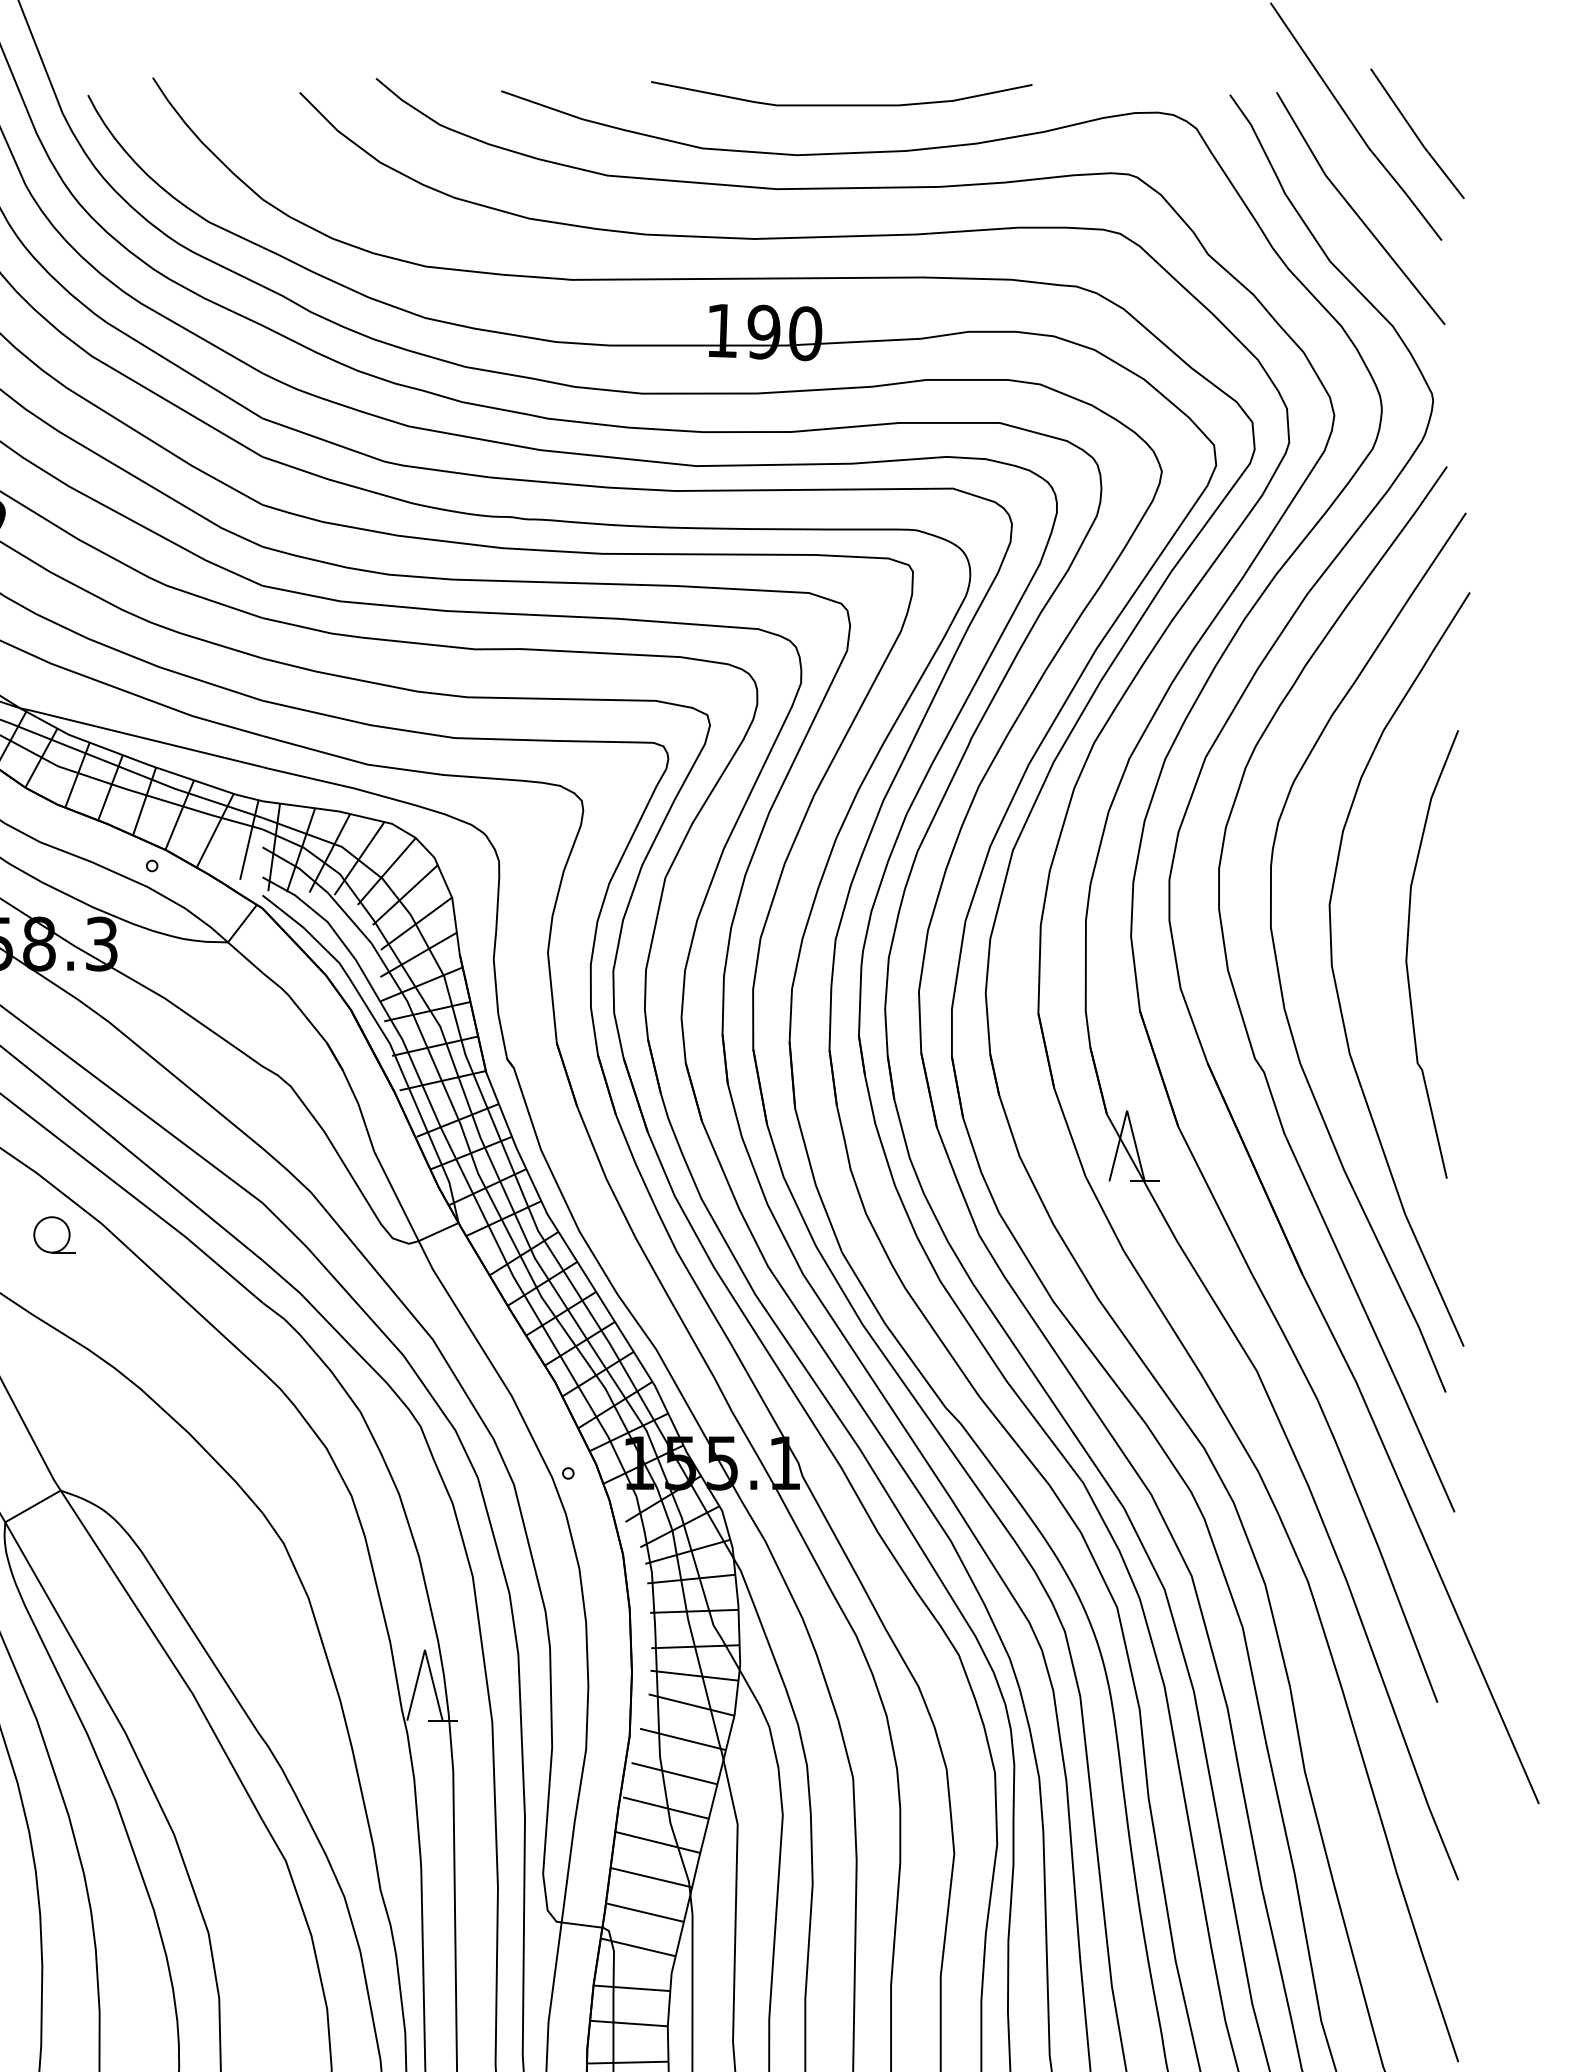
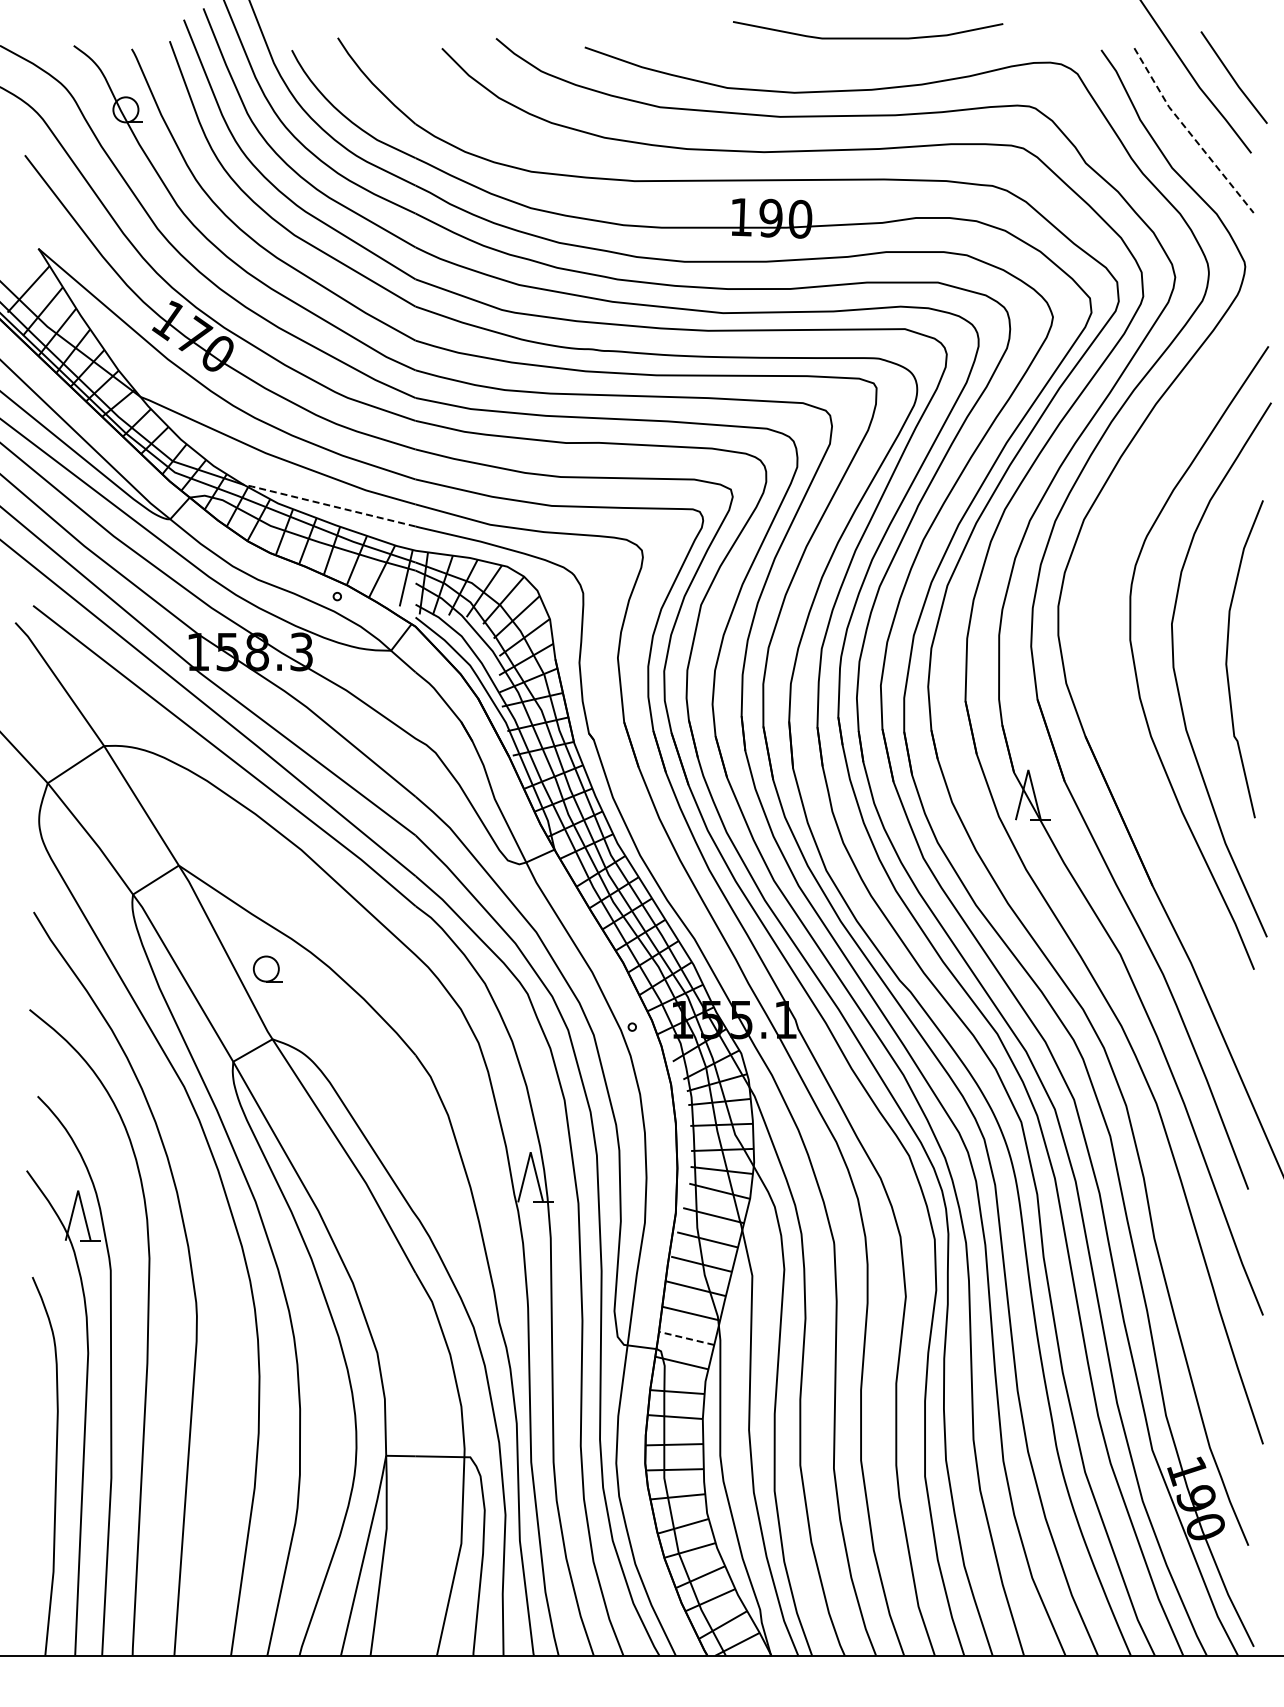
curve: (842, 103) -> (868, 37), moved
line: (1354, 211) -> (1189, 132), solid -> dashed
line: (139, 737) -> (328, 505), solid -> dashed
curve: (1244, 1018) -> (1111, 704), removed
part: (53, 1234) -> (267, 968), moved
line: (644, 1912) -> (686, 1338), solid -> dashed

